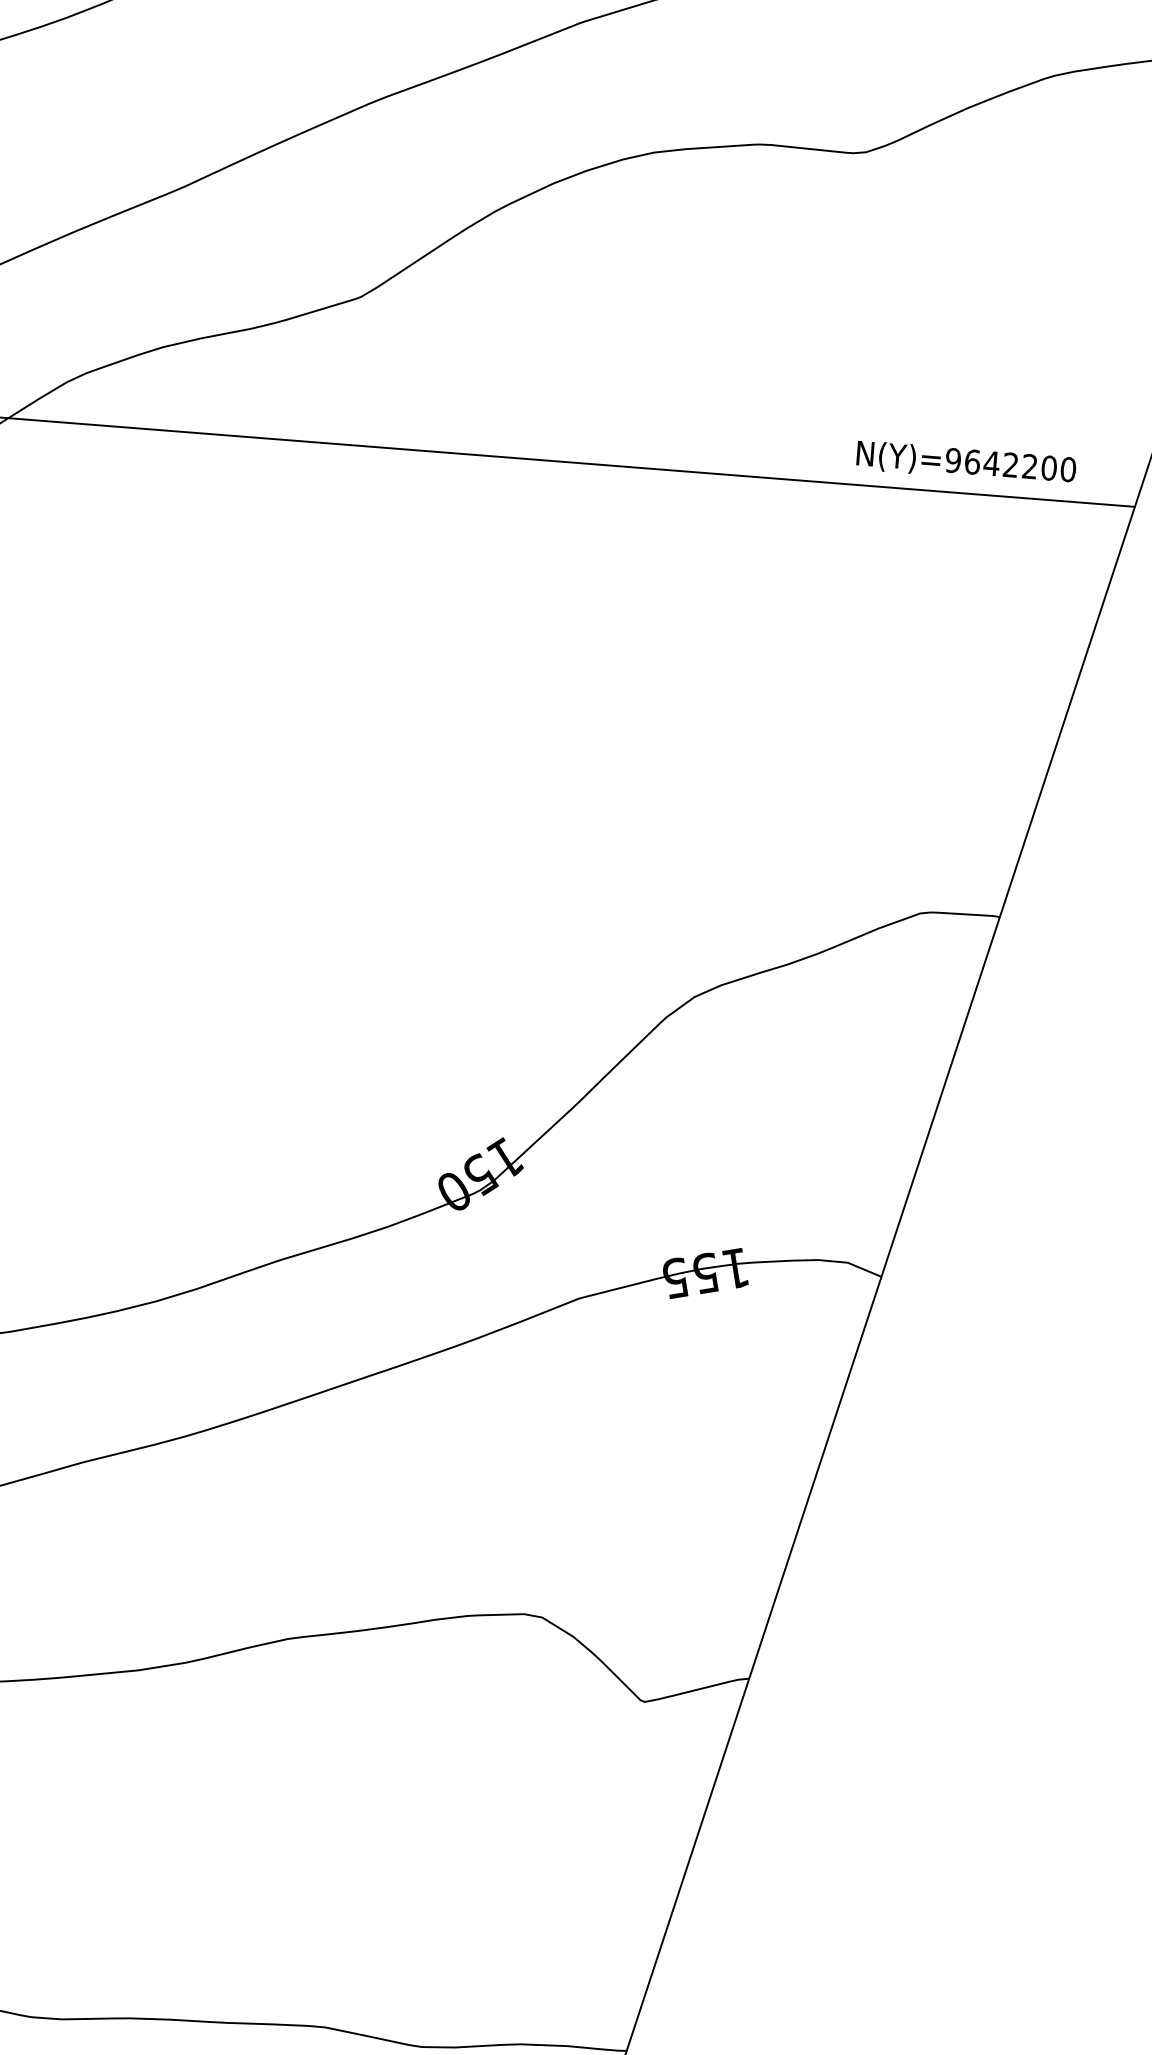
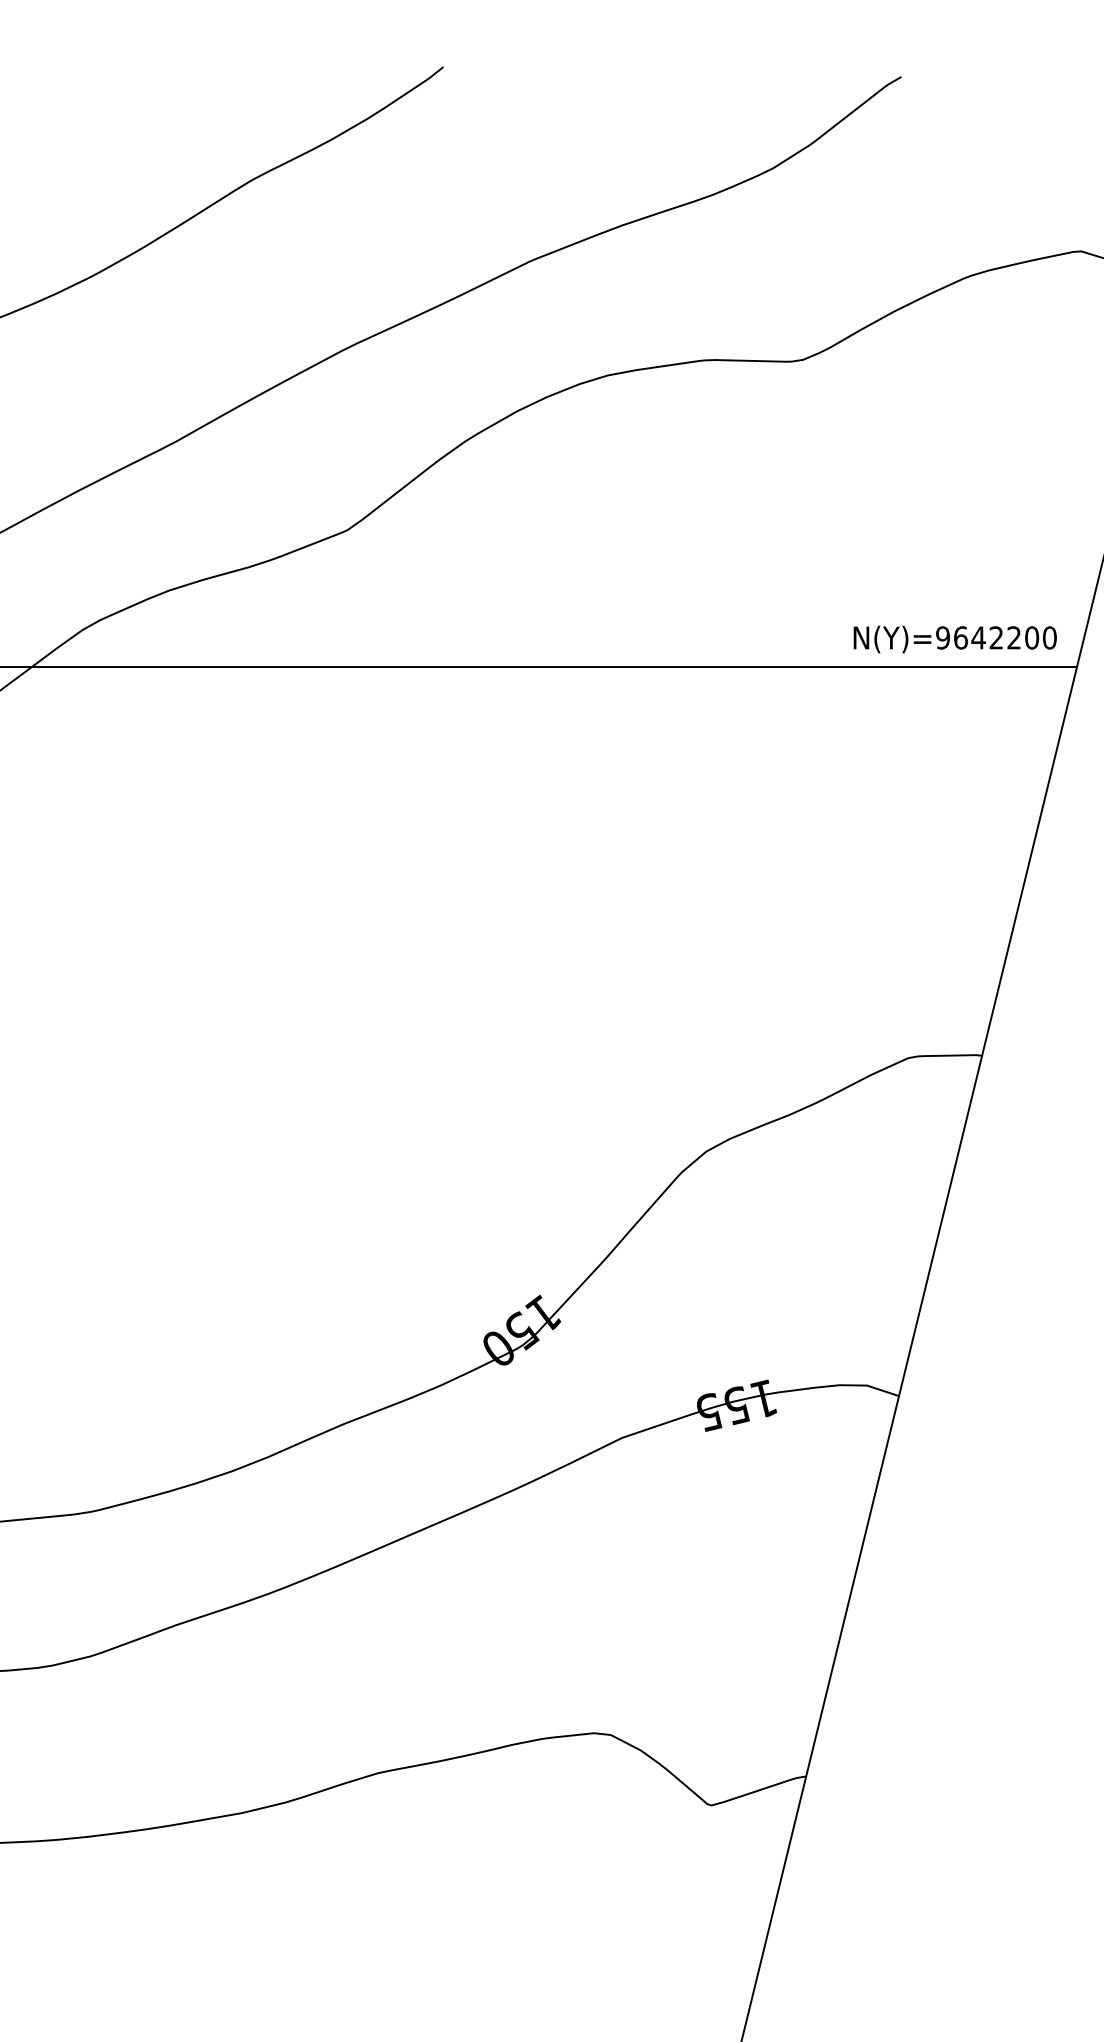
text: (965, 463) -> (954, 639), moved

